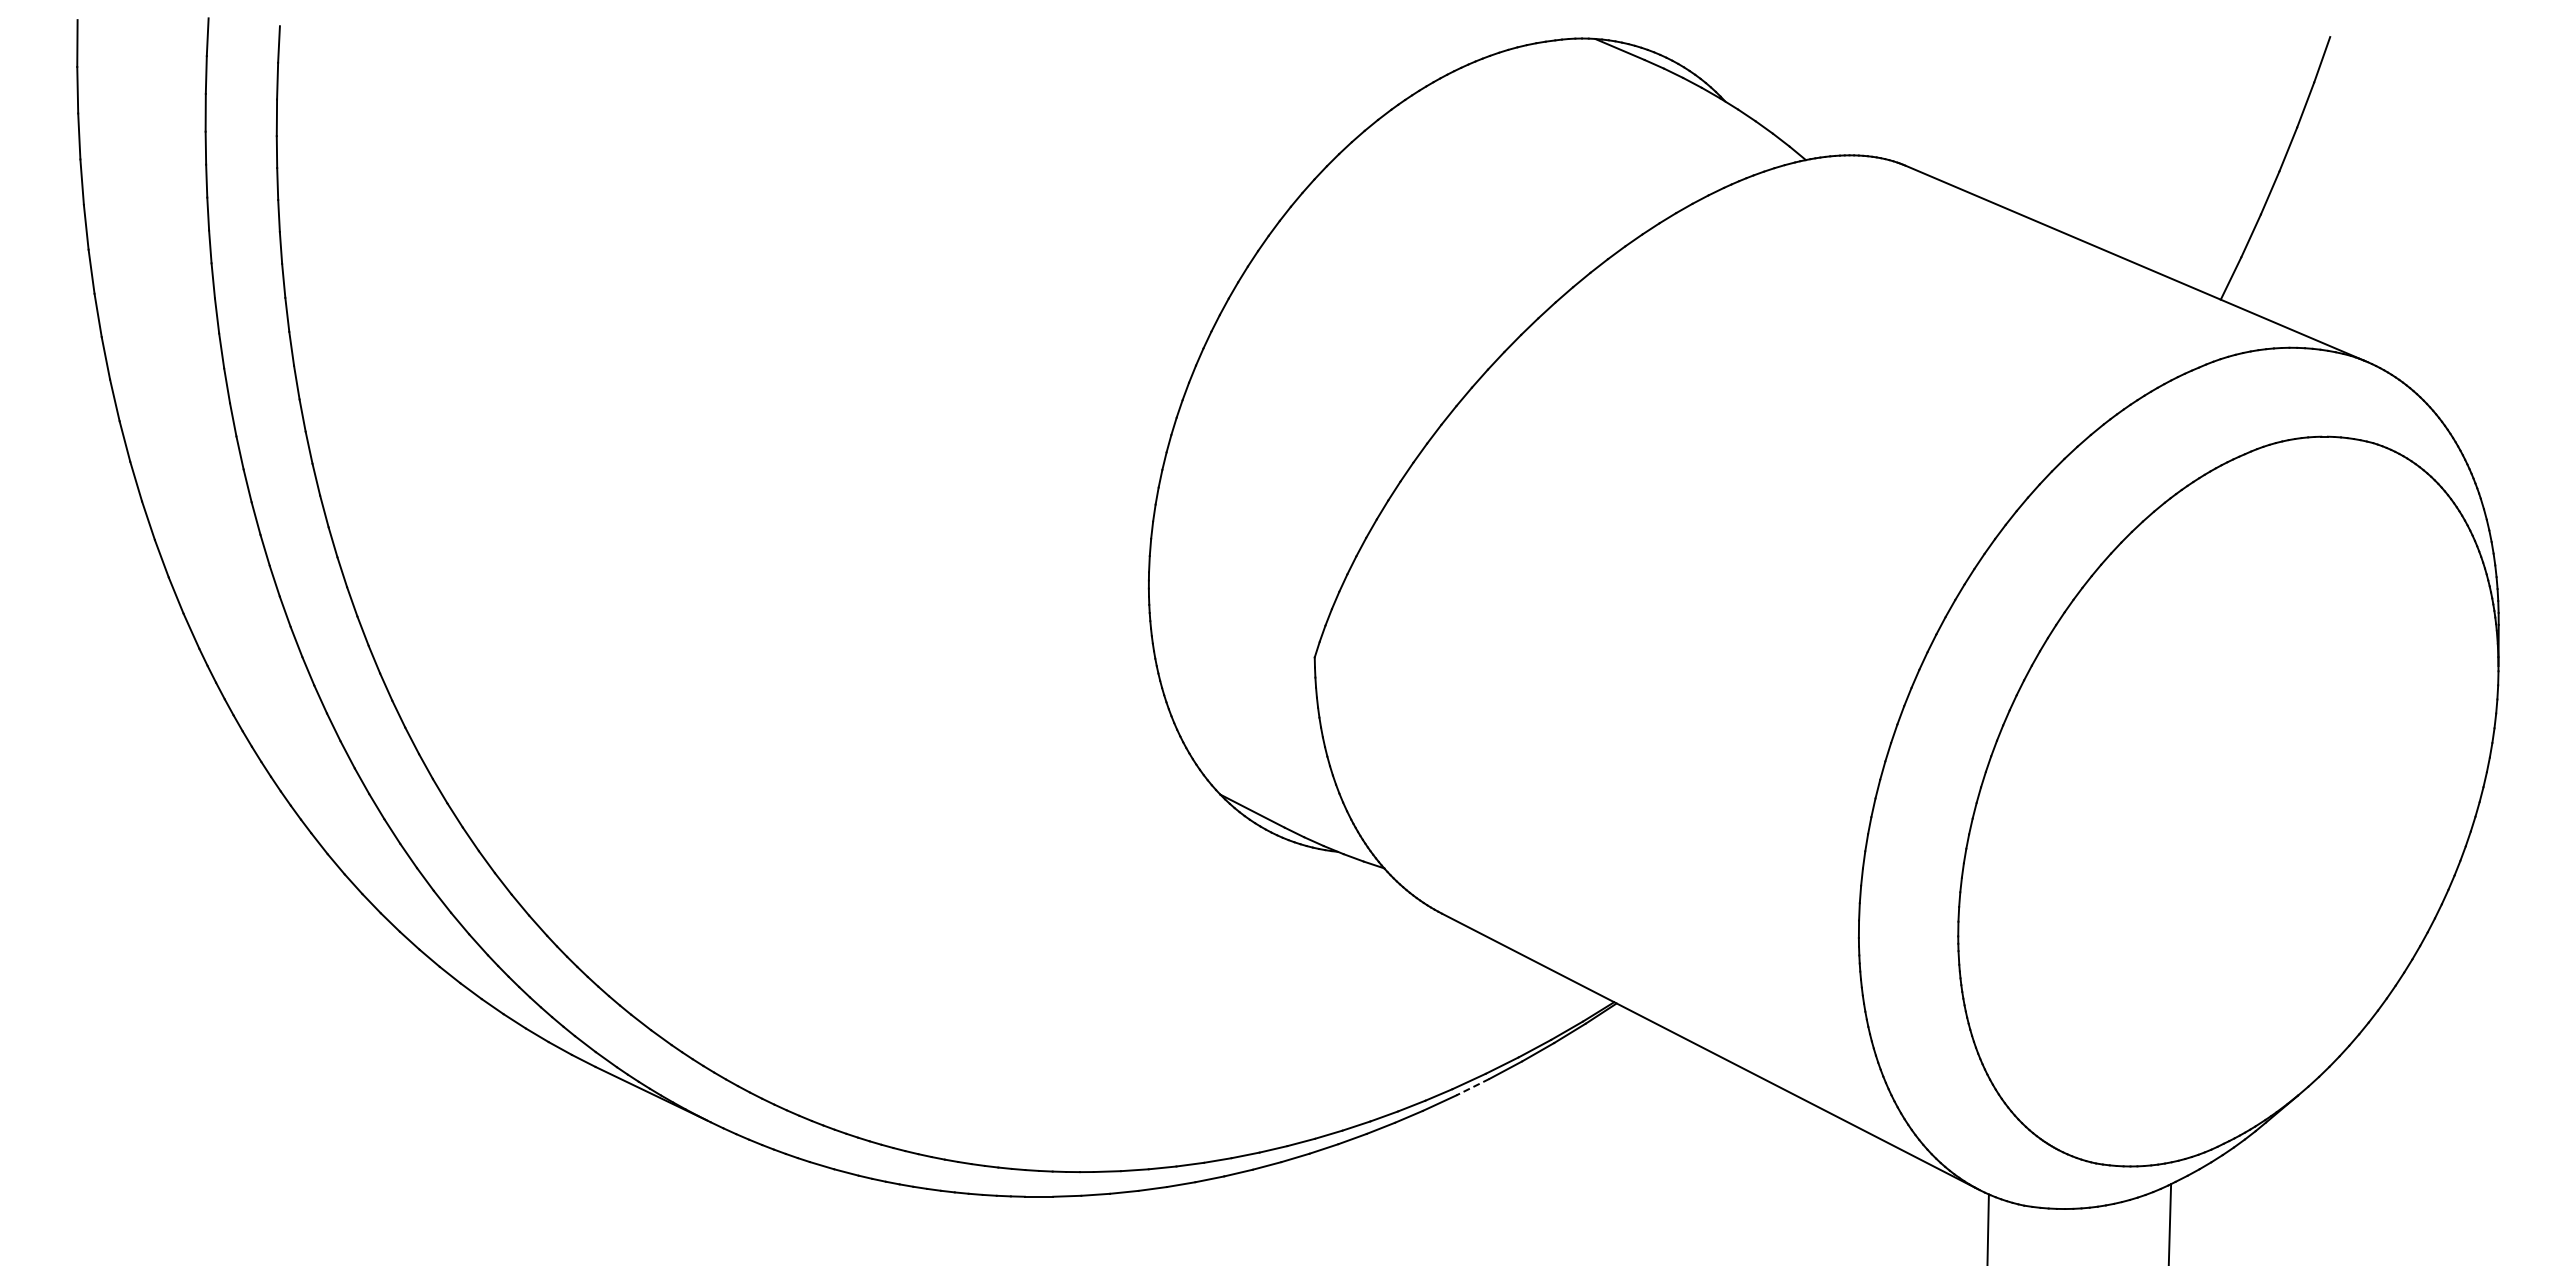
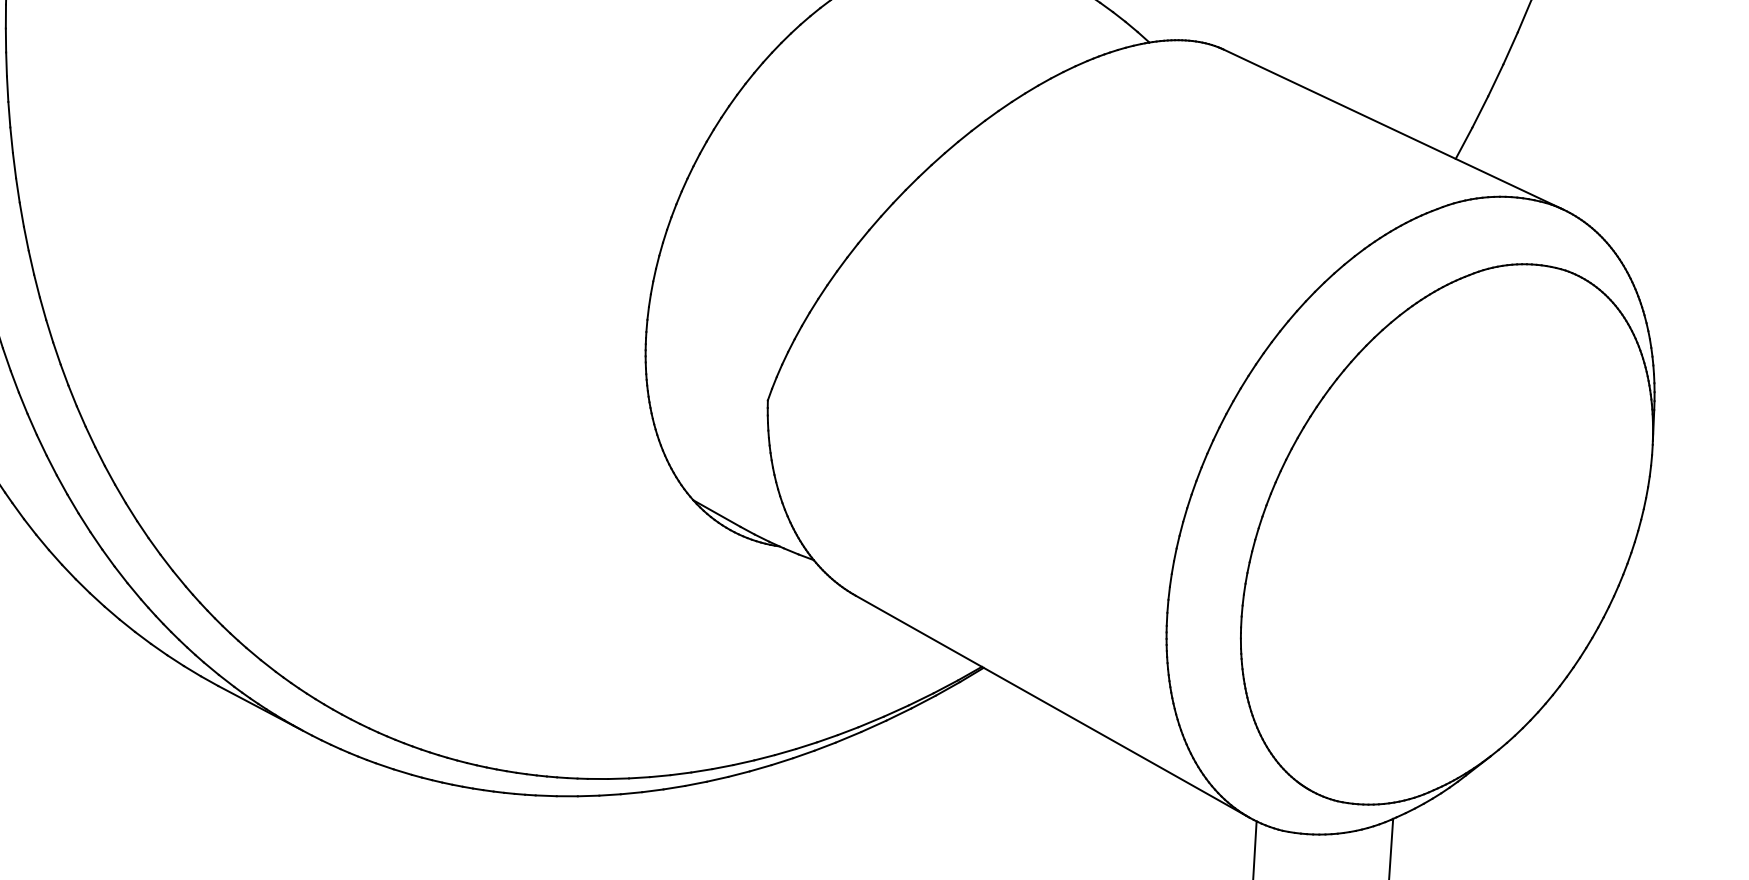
line: (1472, 1087) -> (873, 726), dashed -> solid

